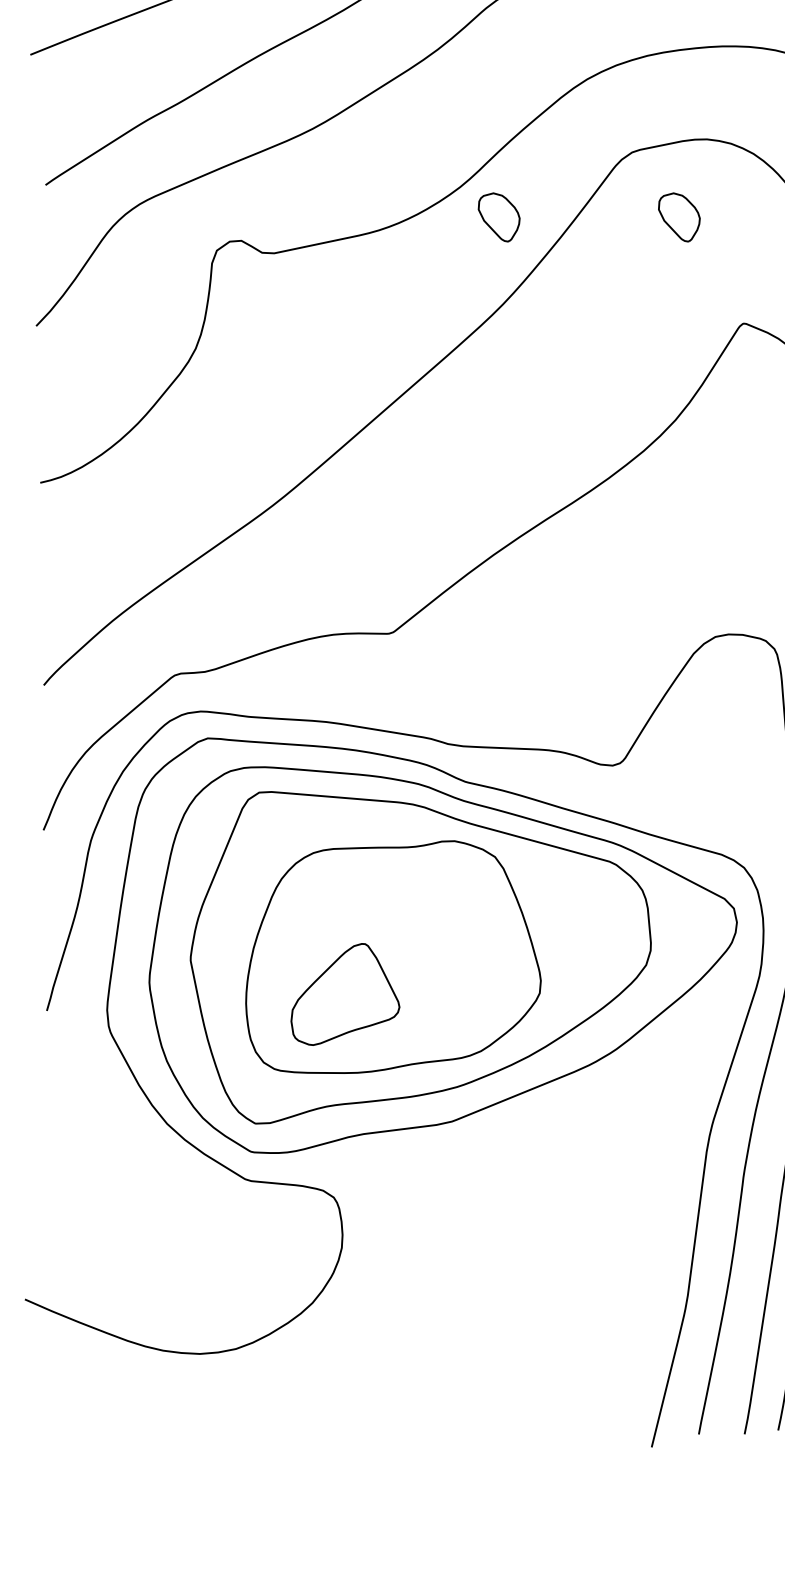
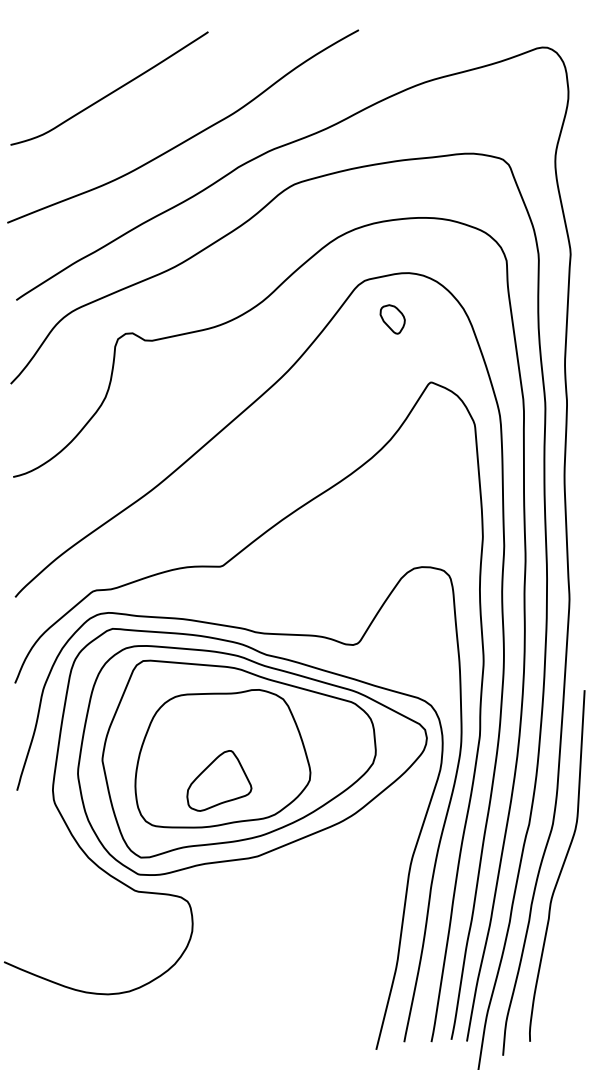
part: (498, 217) -> (285, 319), removed
part: (345, 993) -> (219, 780), moved

